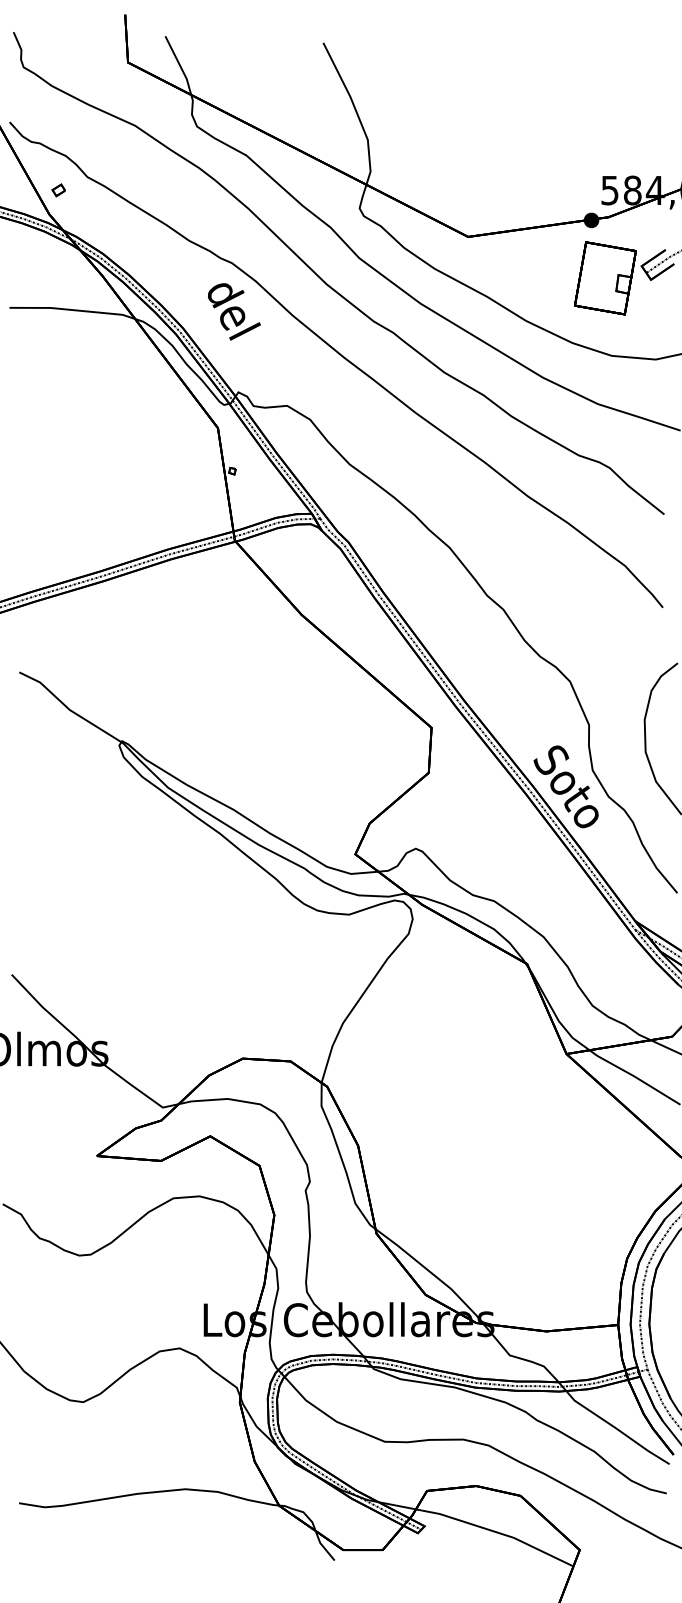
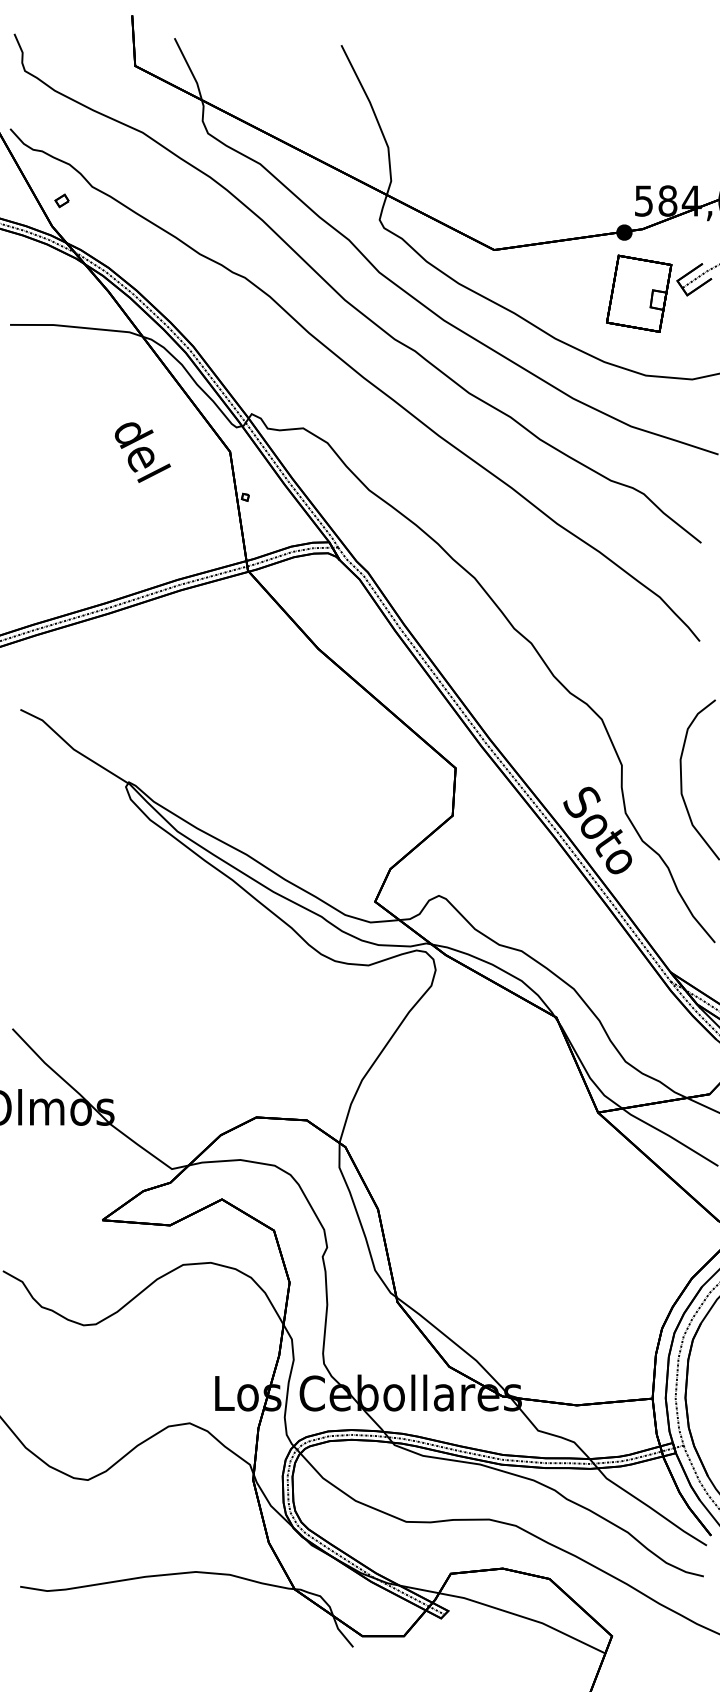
text: (234, 311) -> (143, 452), moved

